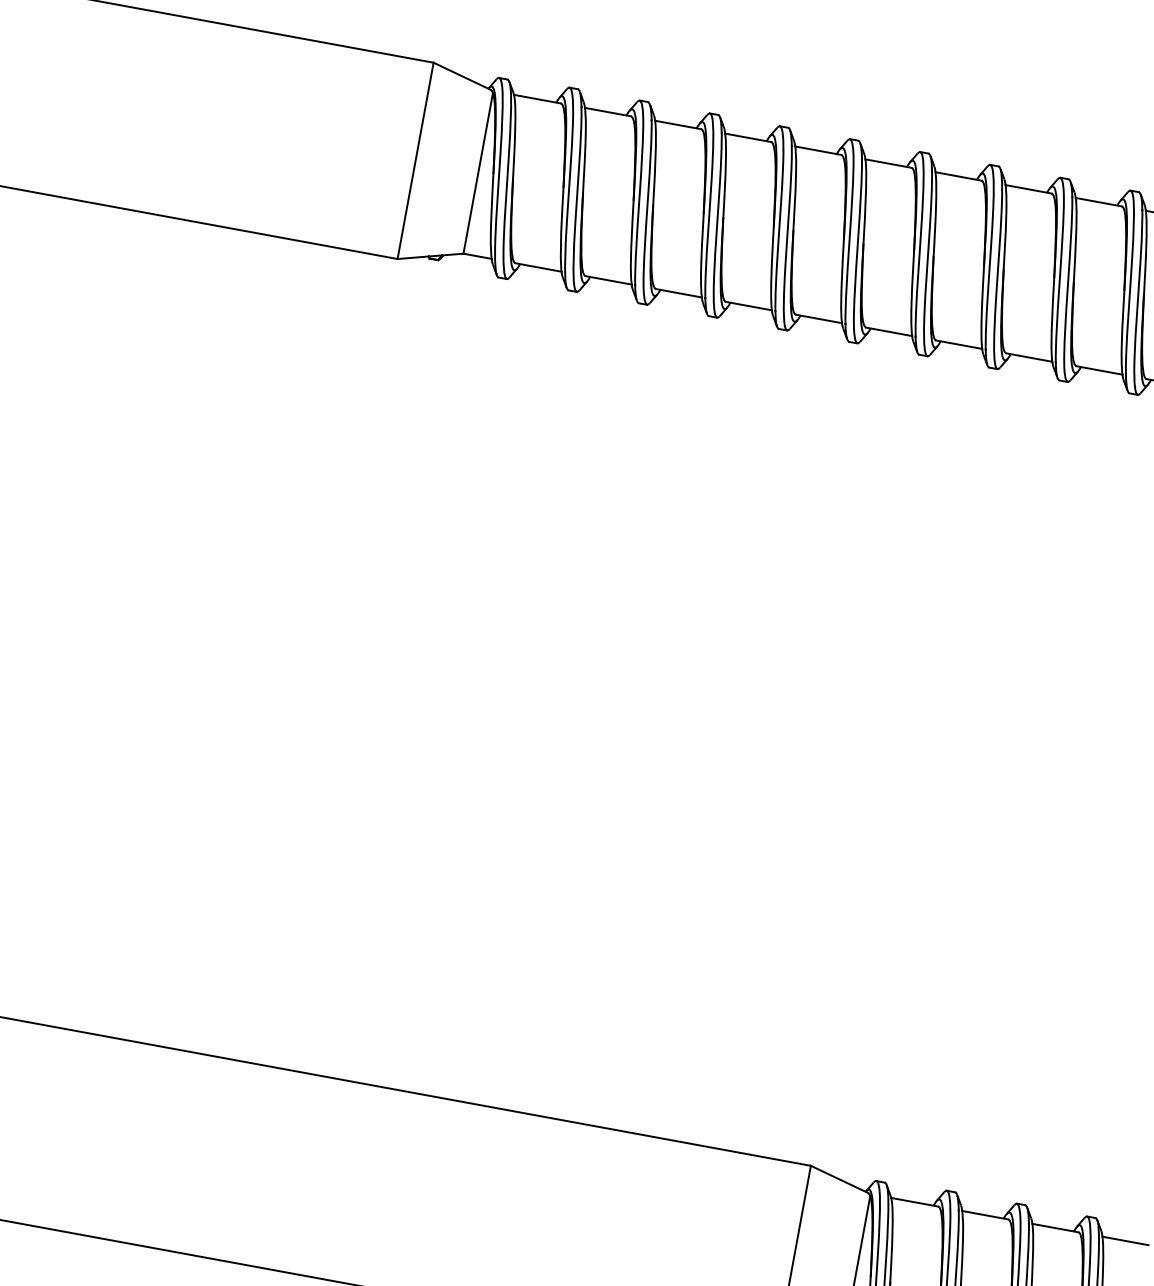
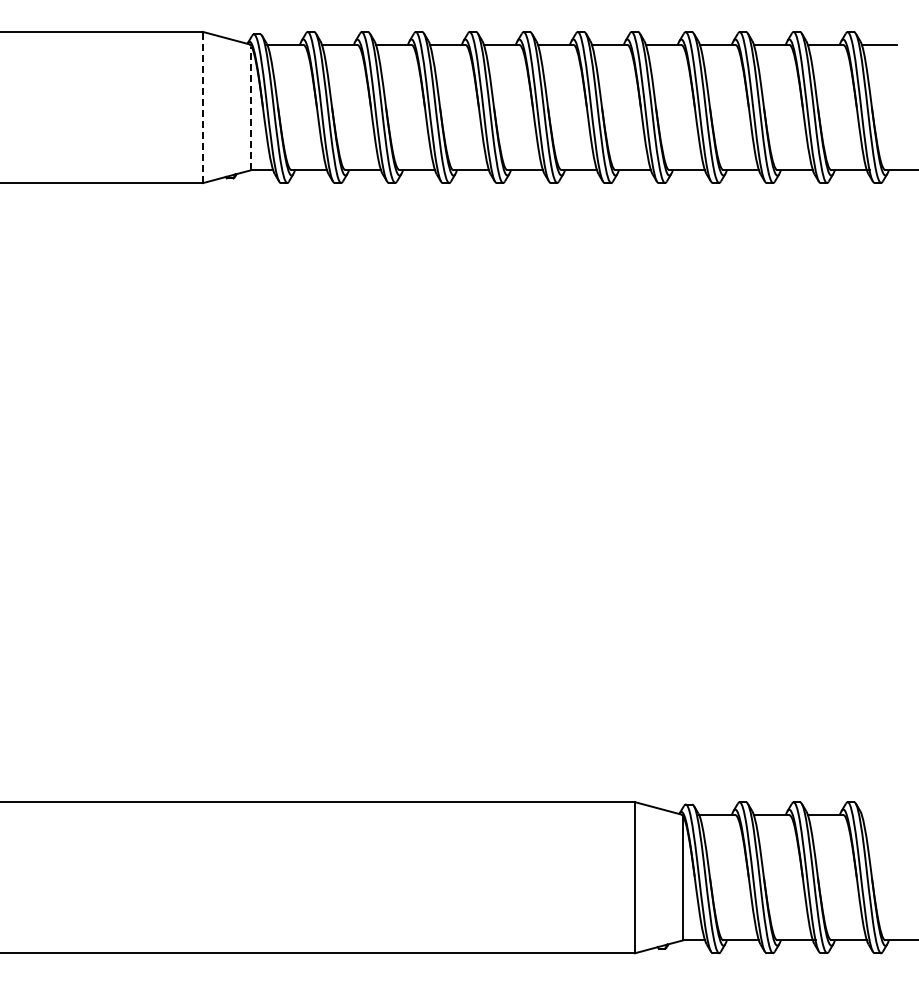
line: (416, 160) -> (203, 107), solid -> dashed
line: (478, 173) -> (251, 108), solid -> dashed
line: (1125, 1241) -> (879, 815), removed

